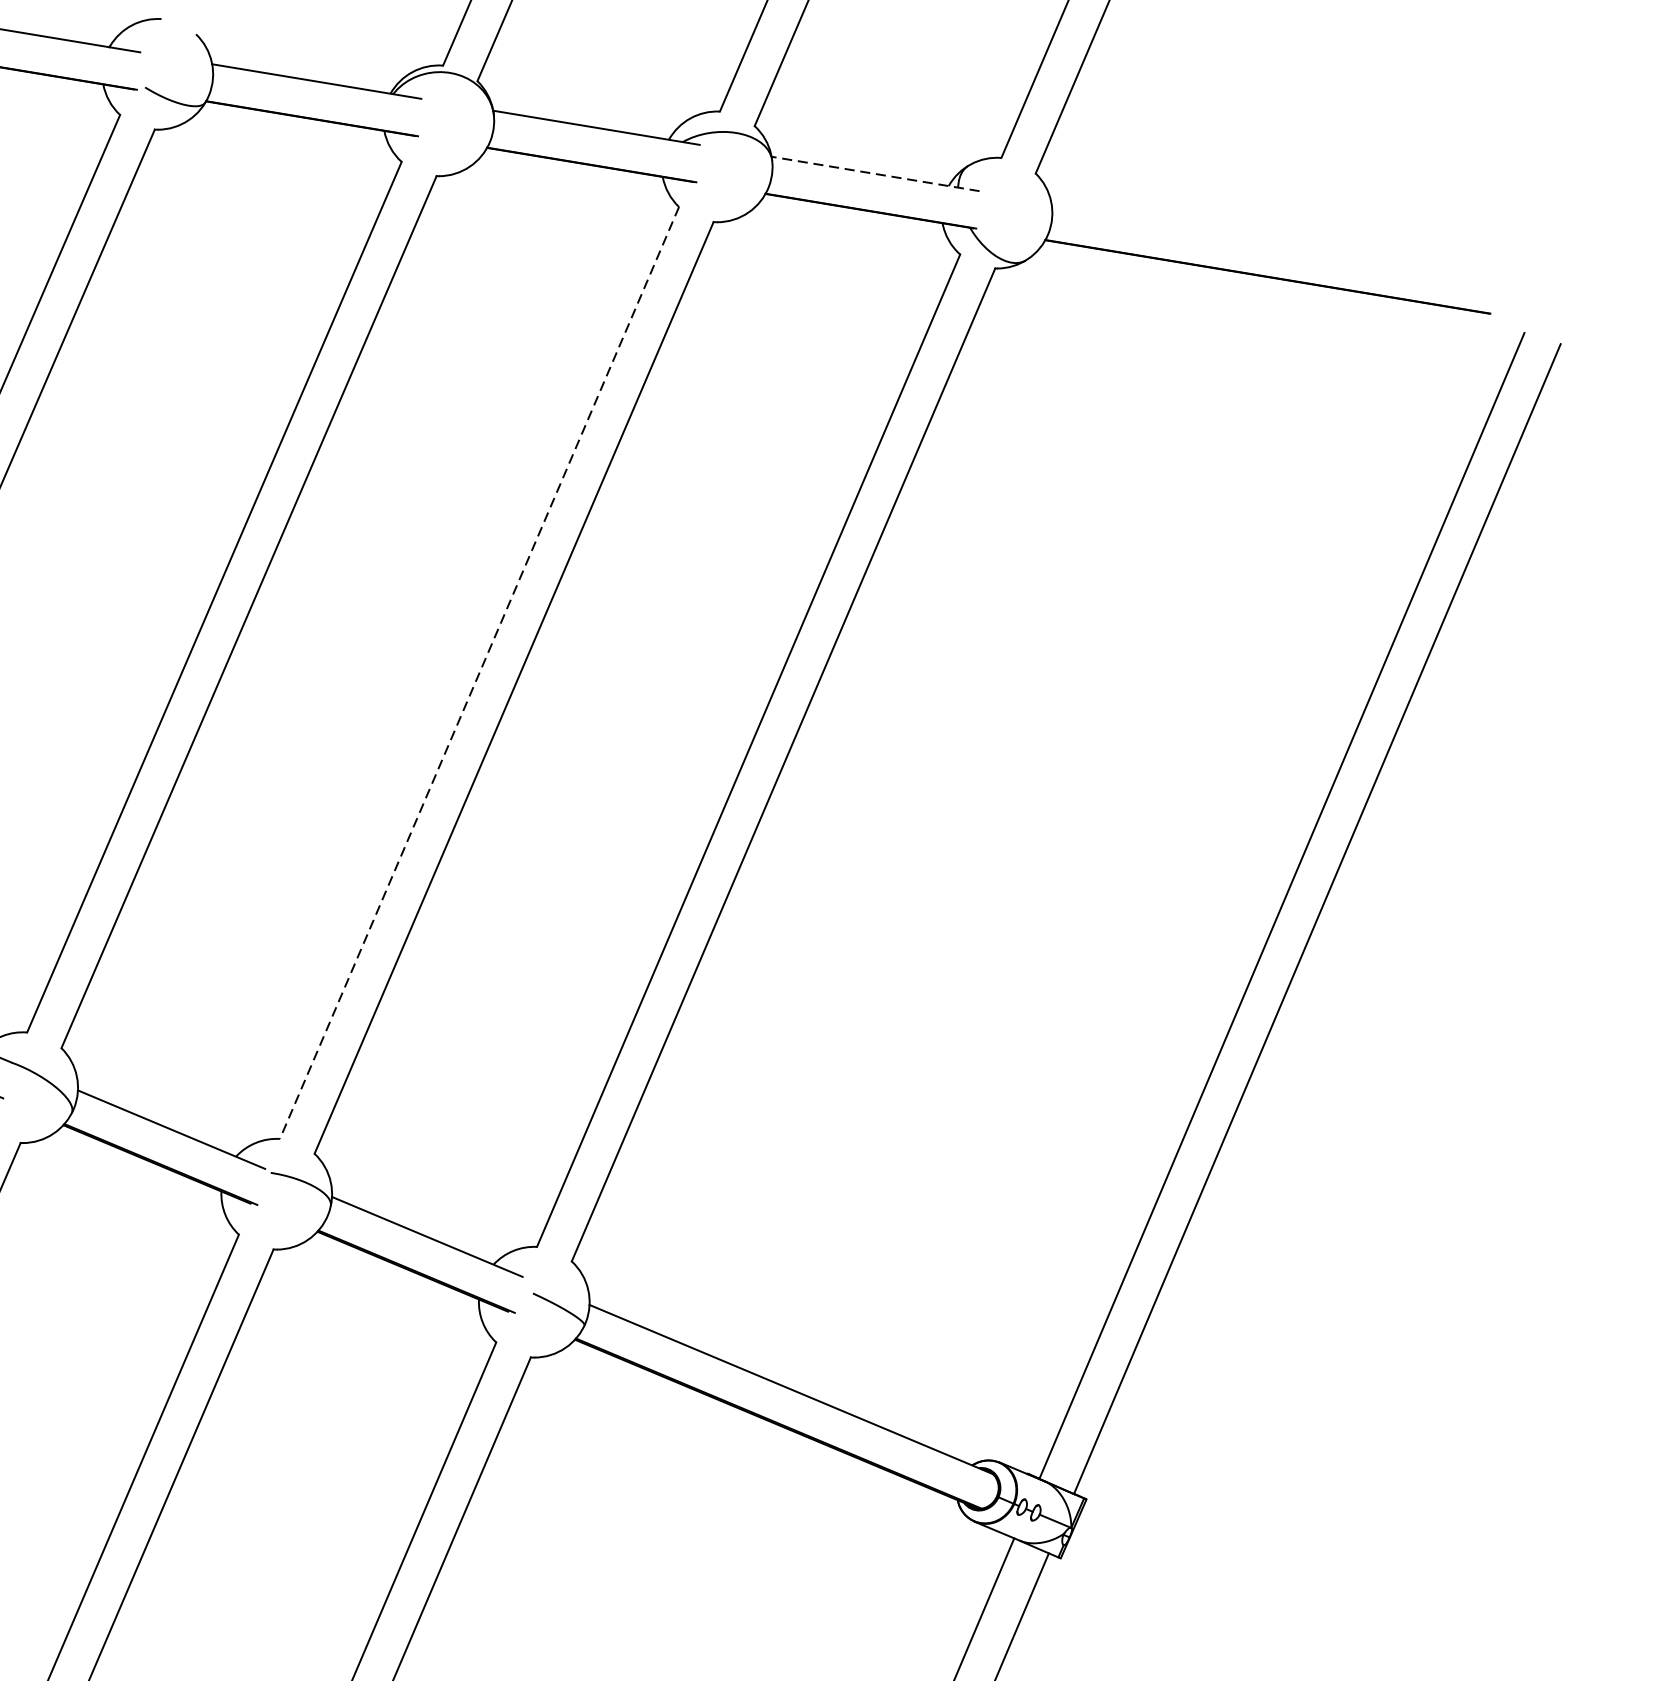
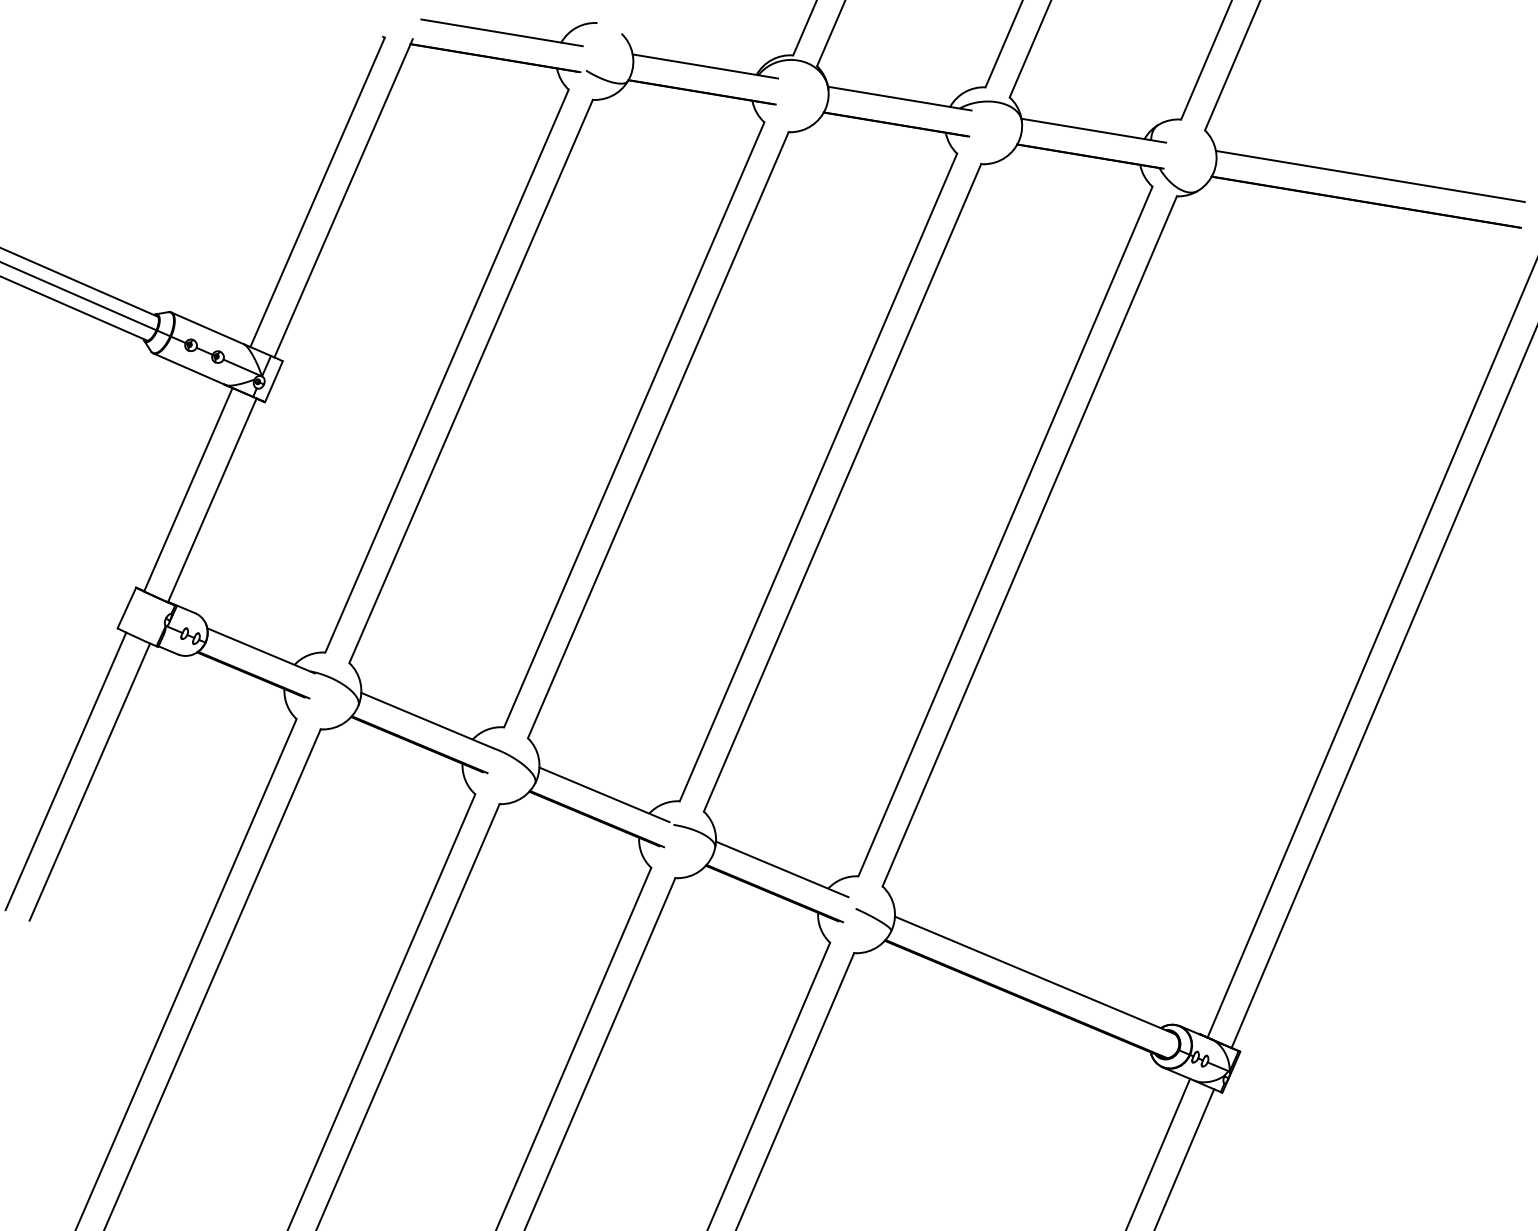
line: (875, 173) -> (1093, 130), dashed -> solid
line: (1272, 239) -> (1369, 176), added
line: (479, 673) -> (818, 477), dashed -> solid

